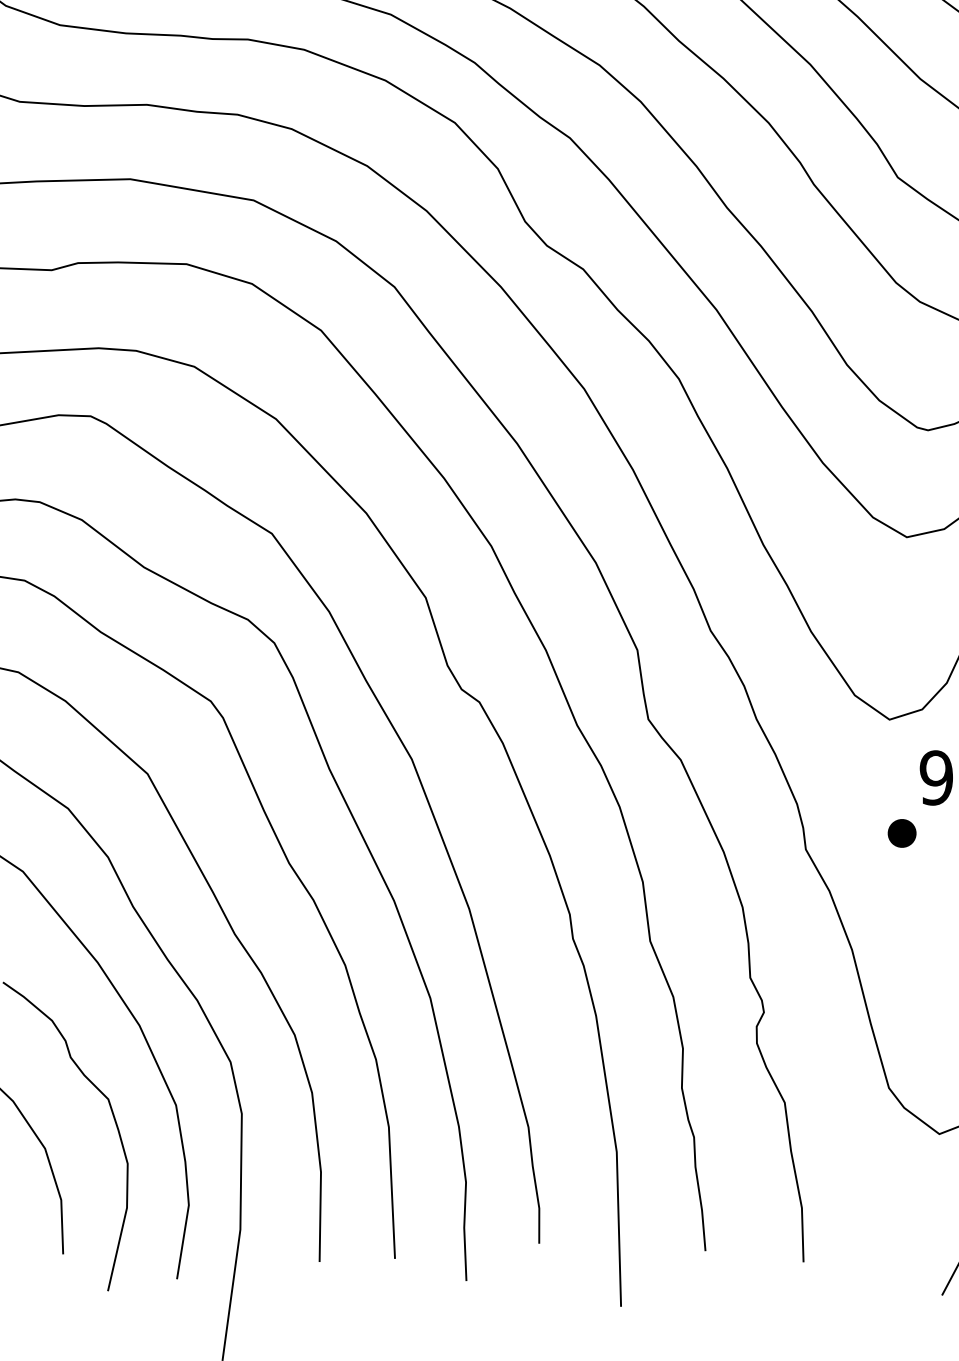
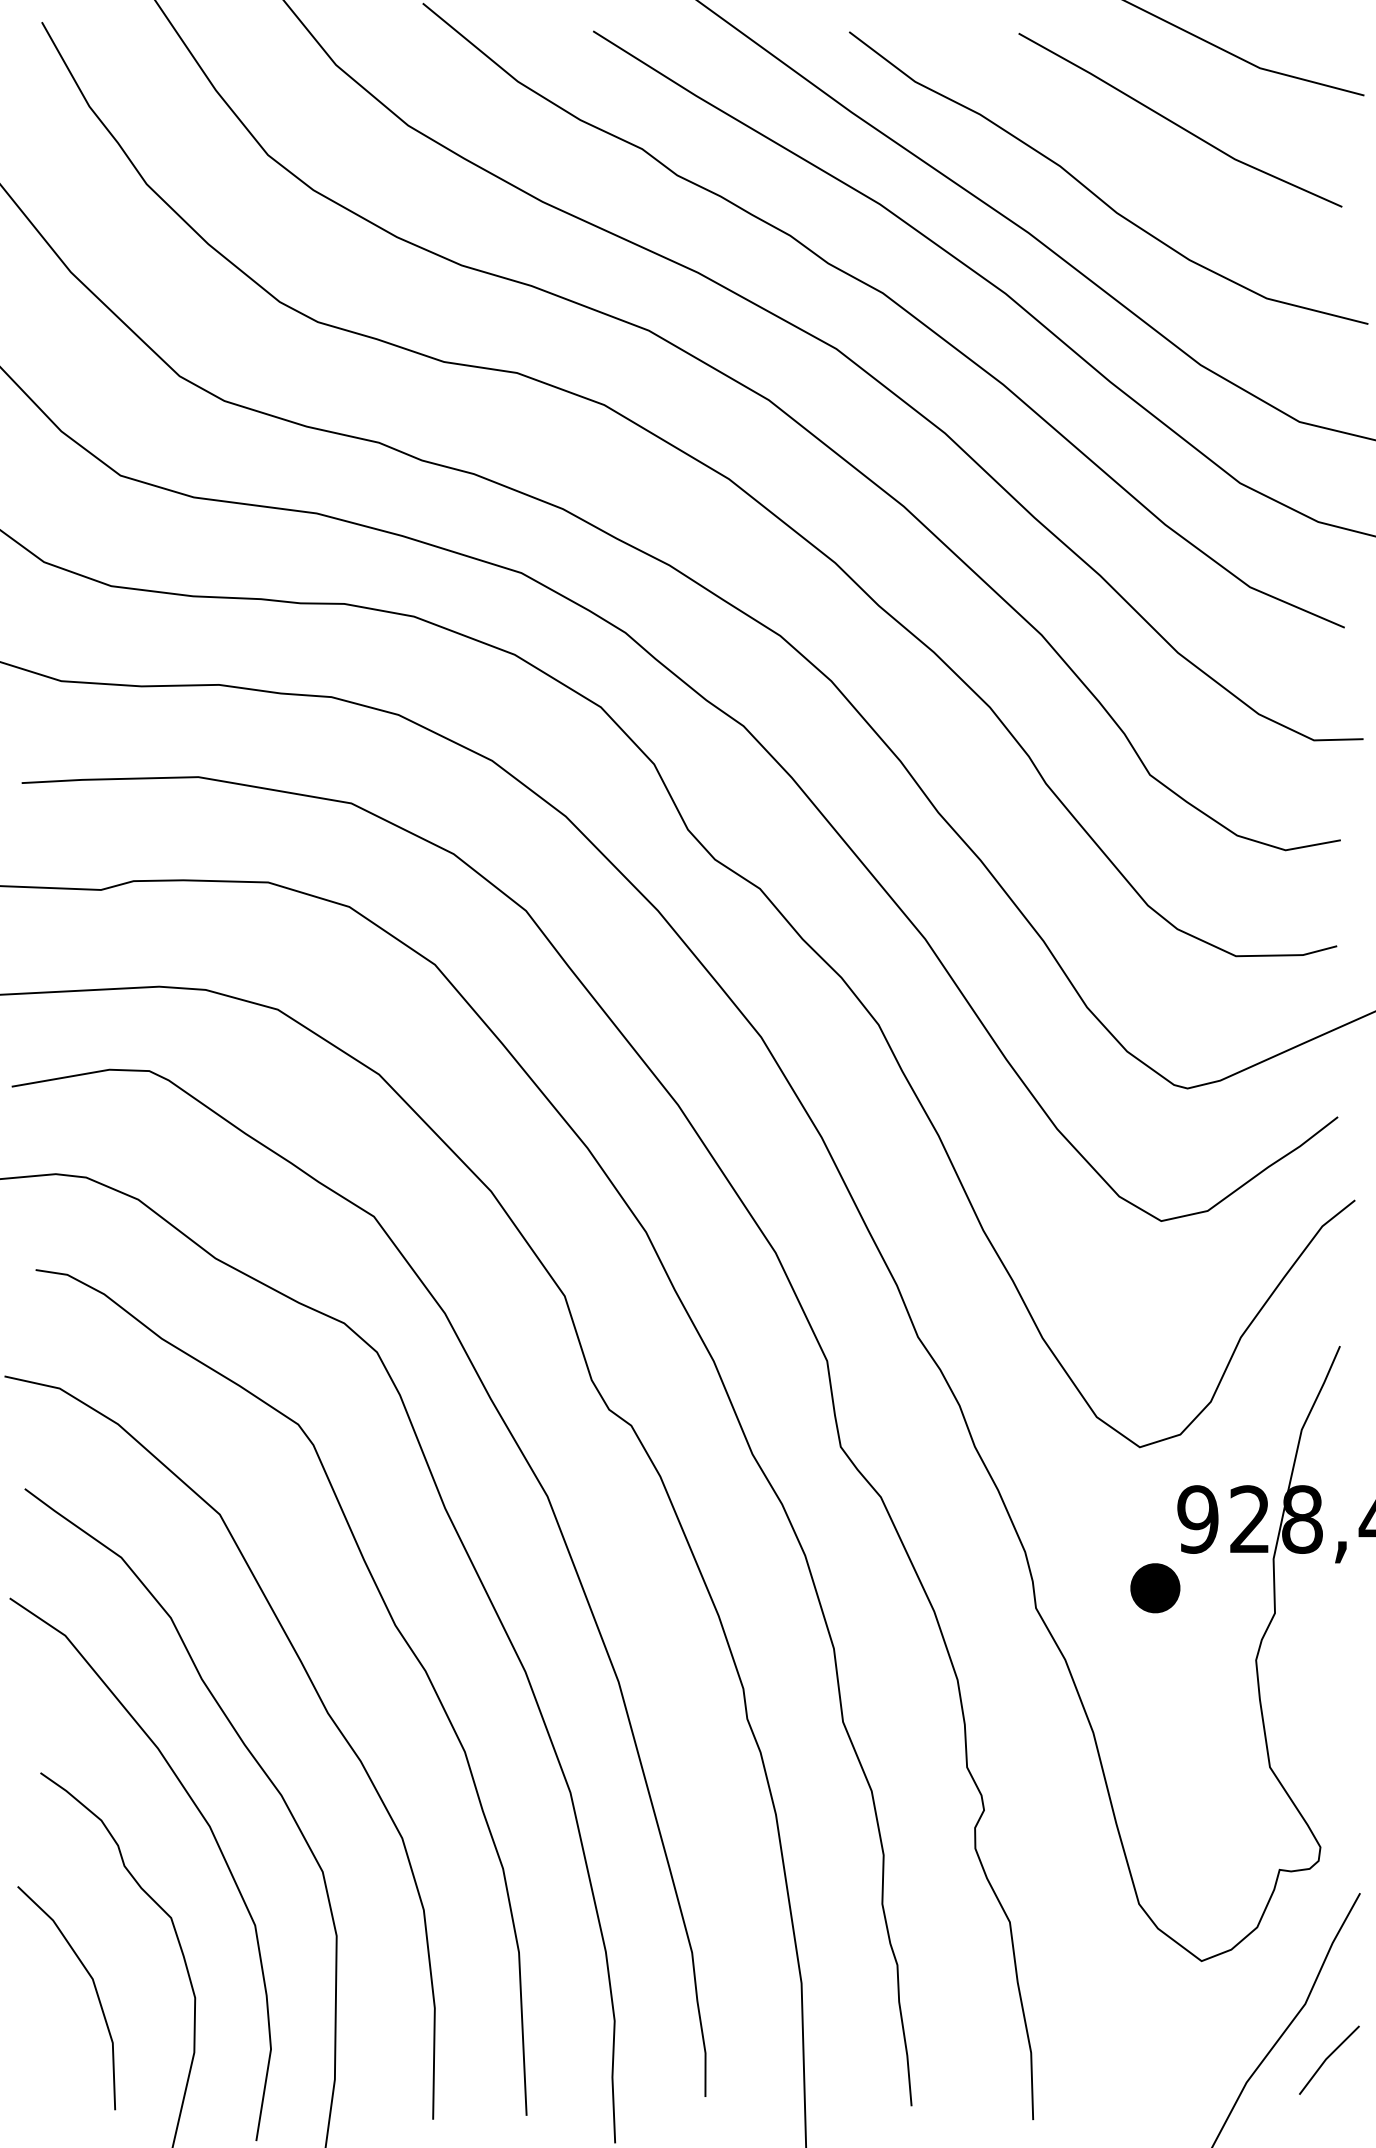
part: (902, 833) -> (1155, 1588), size x1.4

